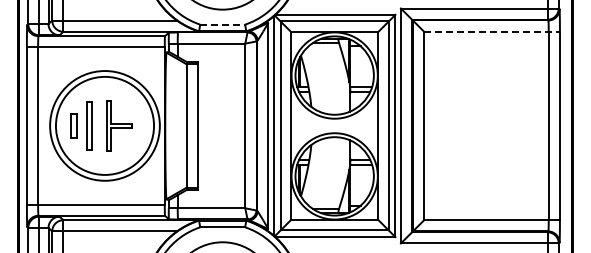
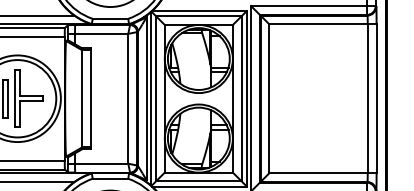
line: (222, 24) -> (110, 18), dashed -> solid
line: (492, 31) -> (323, 24), dashed -> solid
part: (119, 125) -> (29, 98), size x1.43

